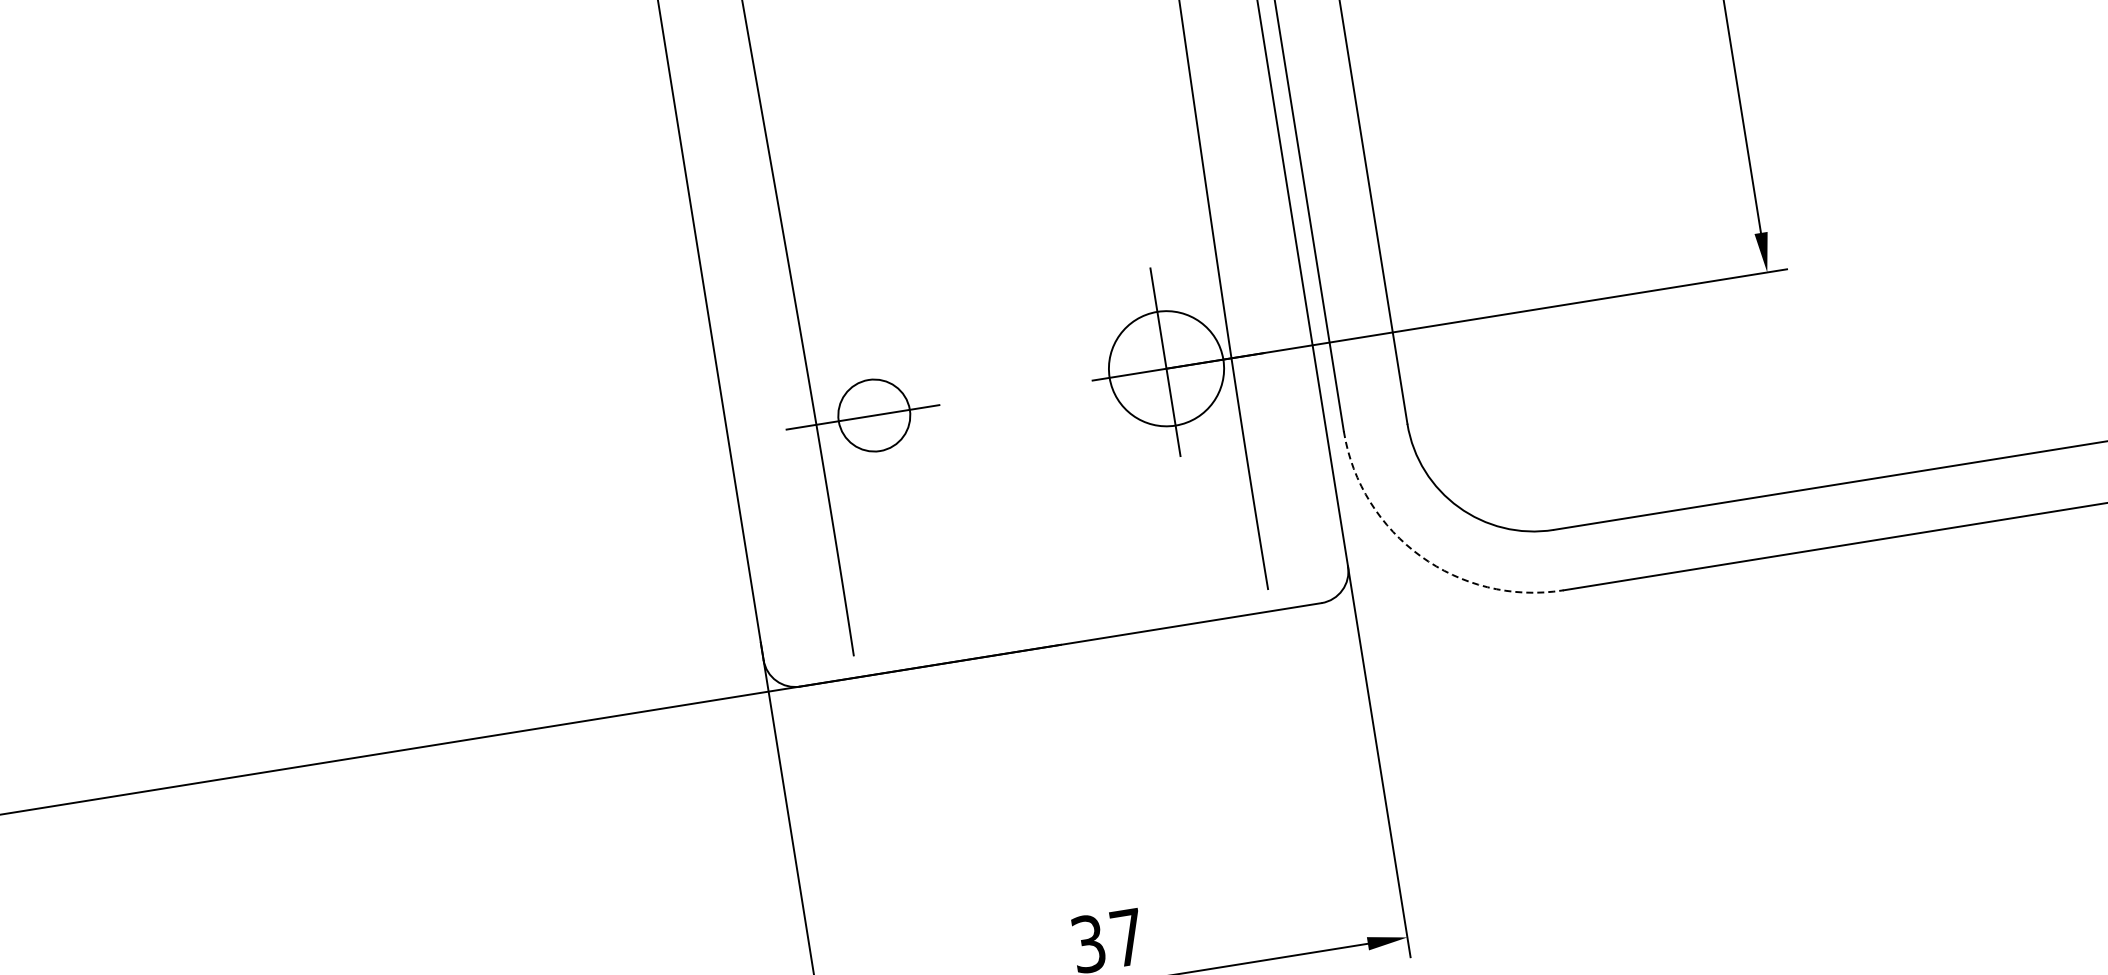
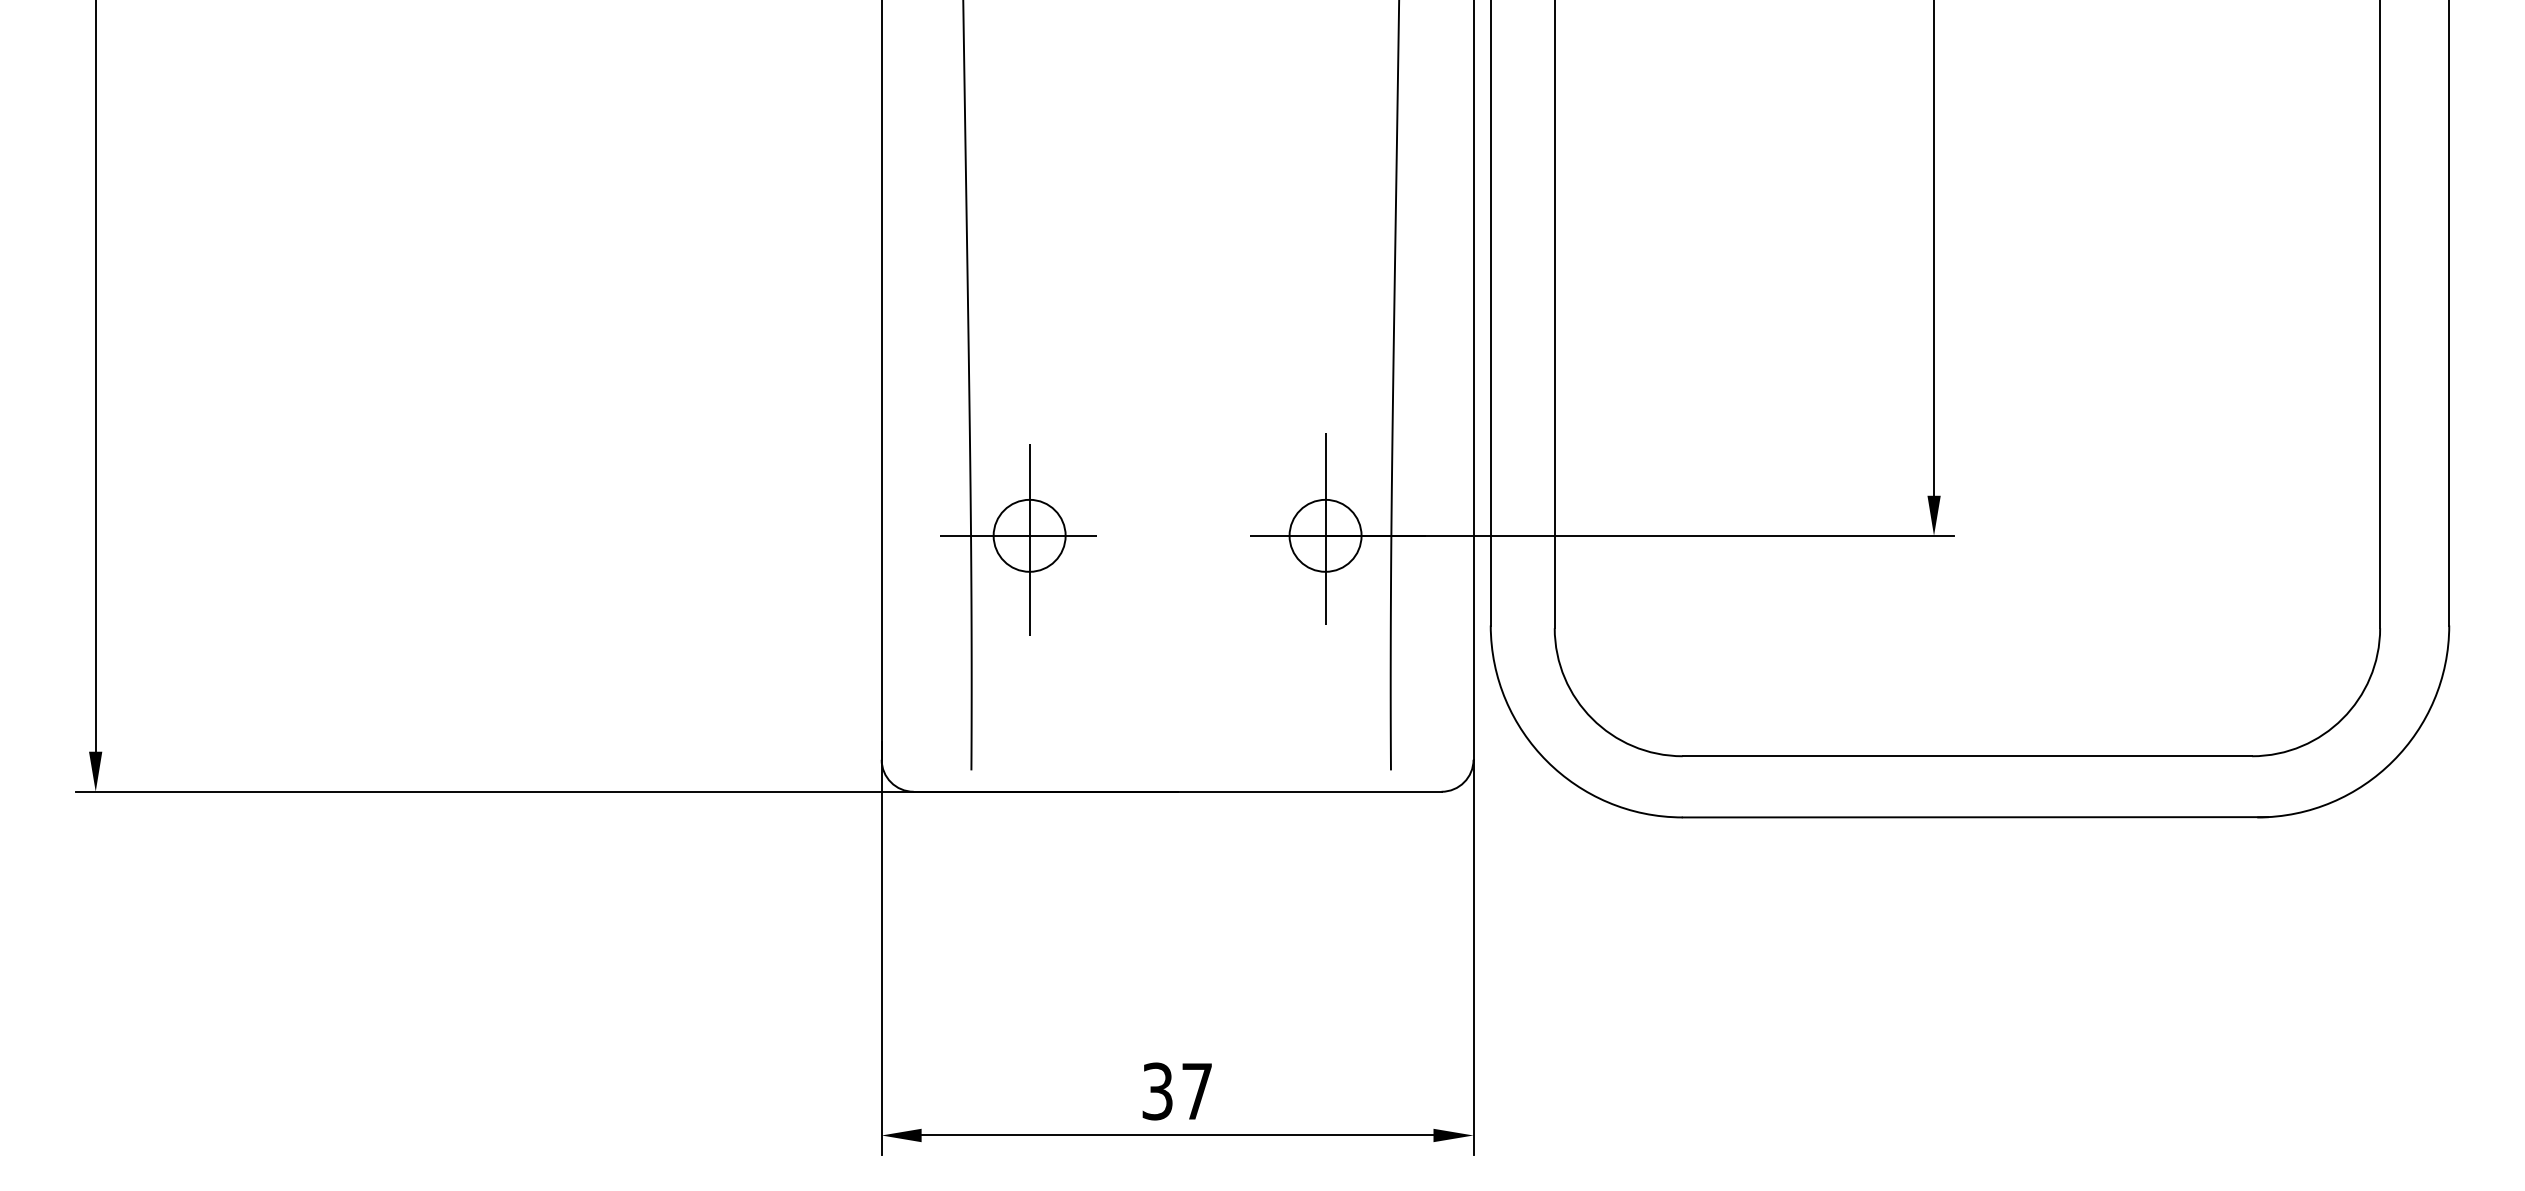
circle: (1166, 368) -> (1325, 535), size x0.62
line: (873, 414) -> (1029, 534), added
arc: (1420, 556) -> (1546, 761), dashed -> solid

